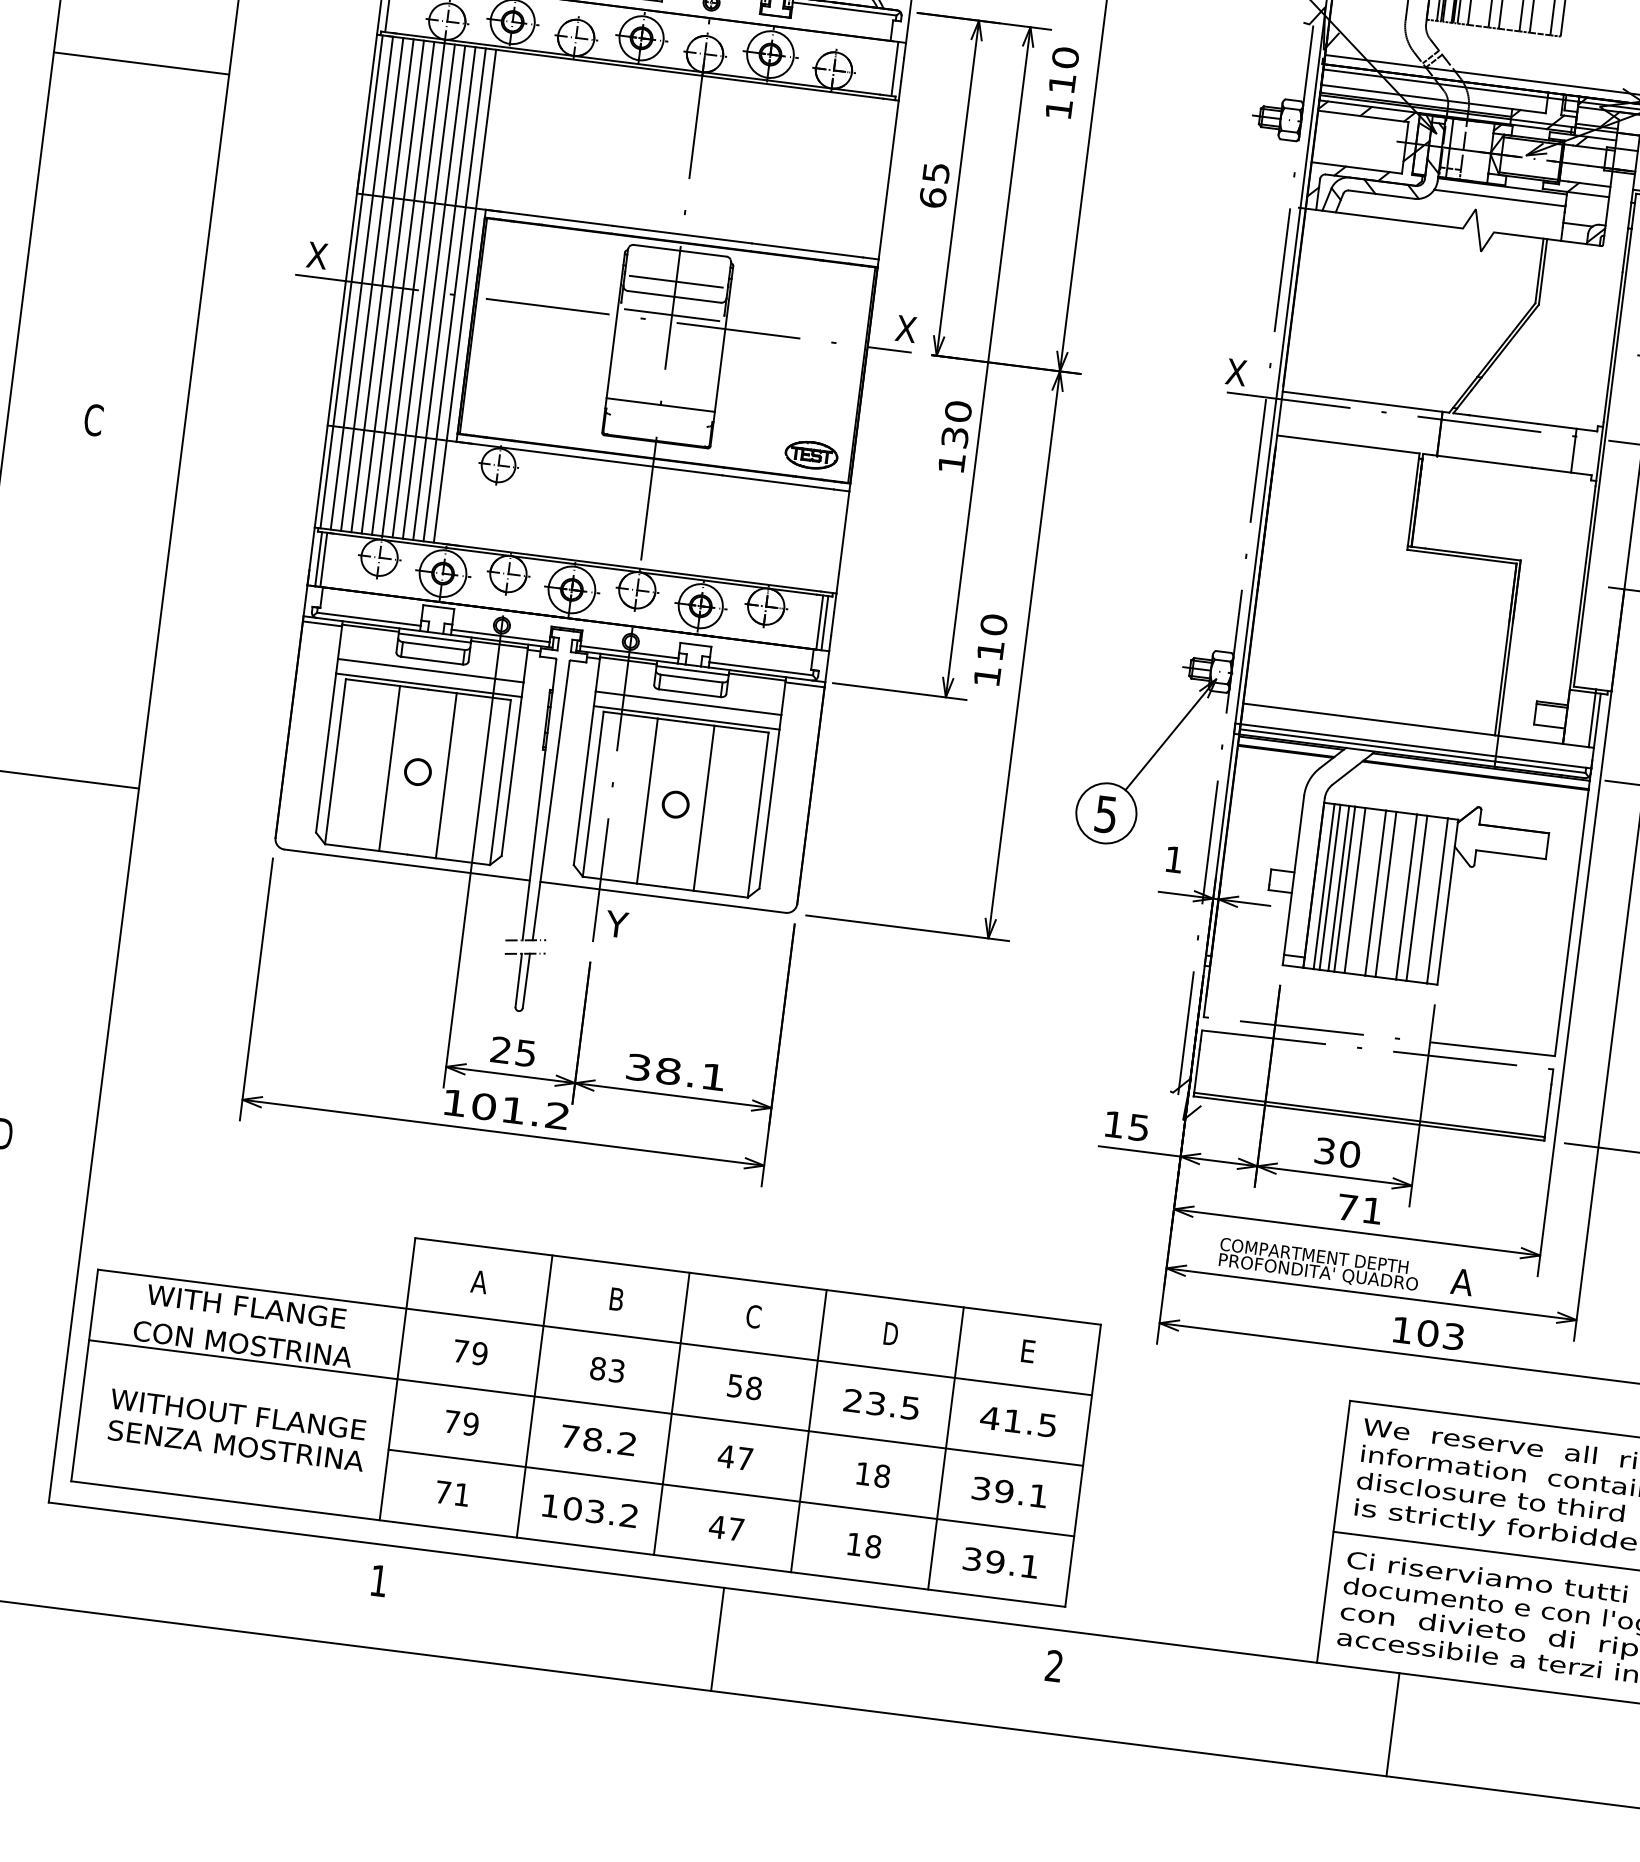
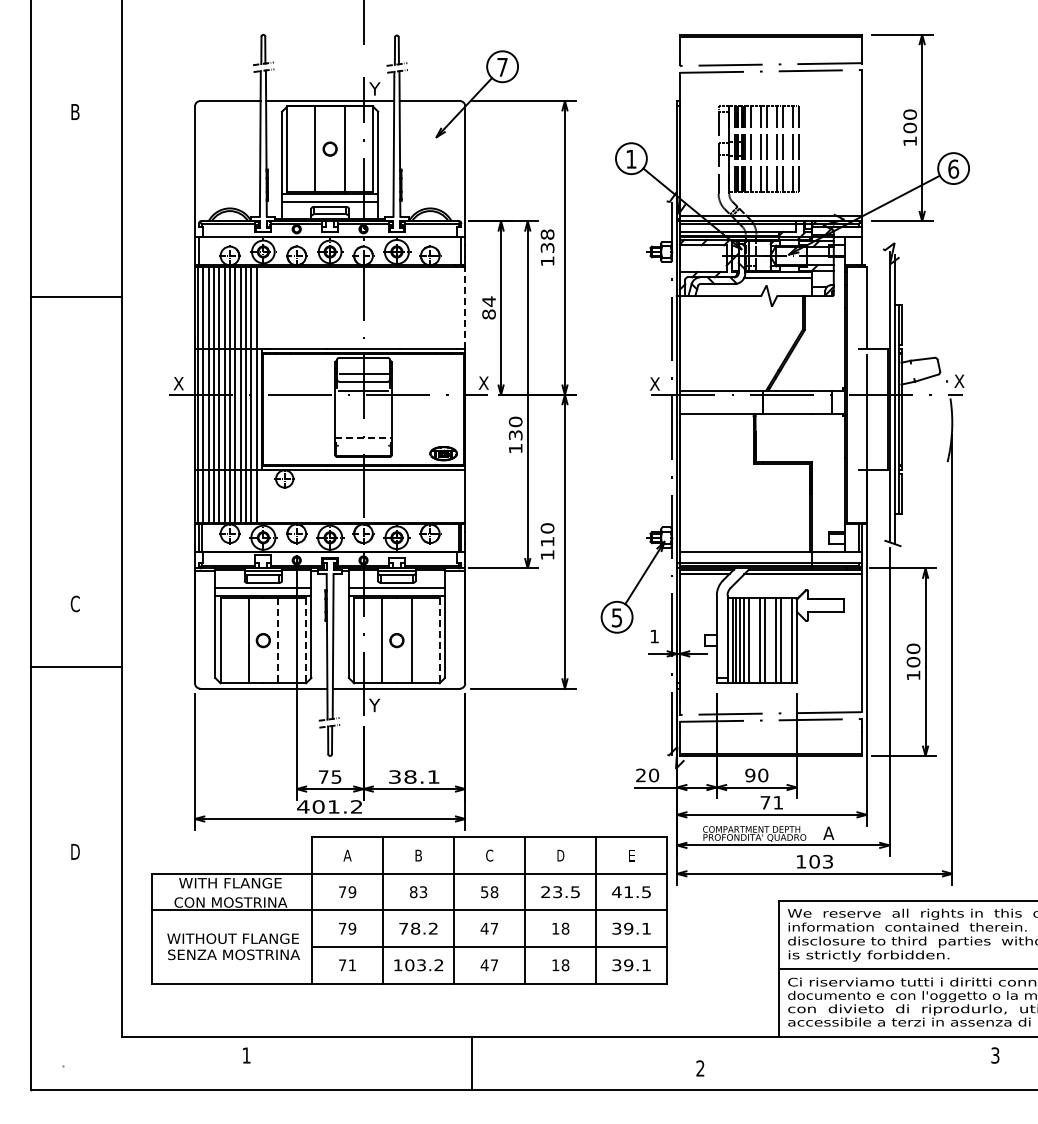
text: (1063, 69) -> (547, 240), 110 -> 138
line: (889, 178) -> (465, 307), solid -> dashed
text: (933, 184) -> (488, 307), 65 -> 84
line: (662, 404) -> (364, 437), solid -> dashed
text: (92, 418) -> (74, 603), moved
line: (447, 775) -> (278, 640), solid -> dashed
line: (501, 782) -> (306, 640), solid -> dashed
line: (757, 814) -> (439, 640), solid -> dashed
text: (500, 1049) -> (323, 776), 25 -> 75
text: (454, 1102) -> (303, 806), 101.2 -> 401.2
text: (1126, 1126) -> (647, 775), 15 -> 20
text: (1325, 1151) -> (750, 775), 30 -> 90
part: (585, 1402) -> (409, 910), moved
text: (378, 1580) -> (246, 1055), moved
text: (1054, 1666) -> (700, 1068), moved
line: (1392, 1724) -> (821, 1063), removed

